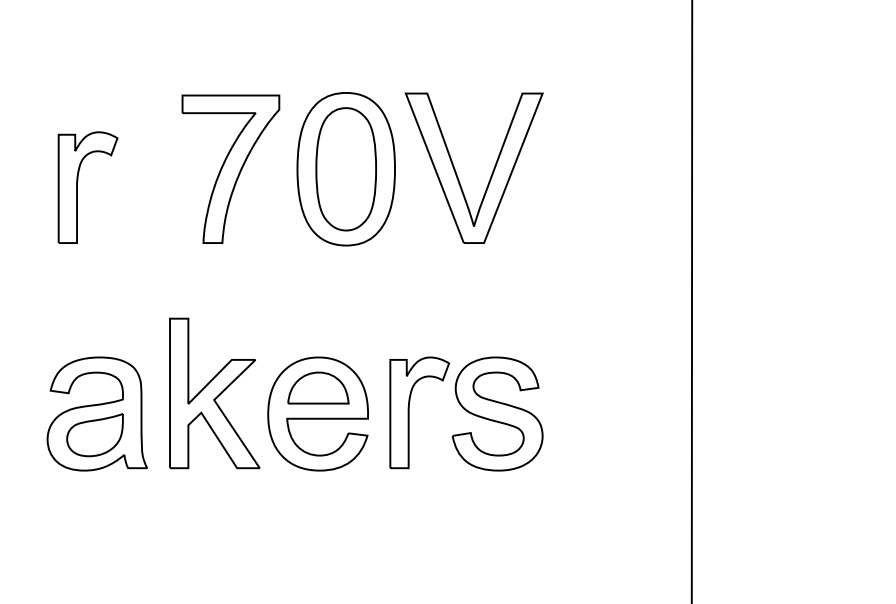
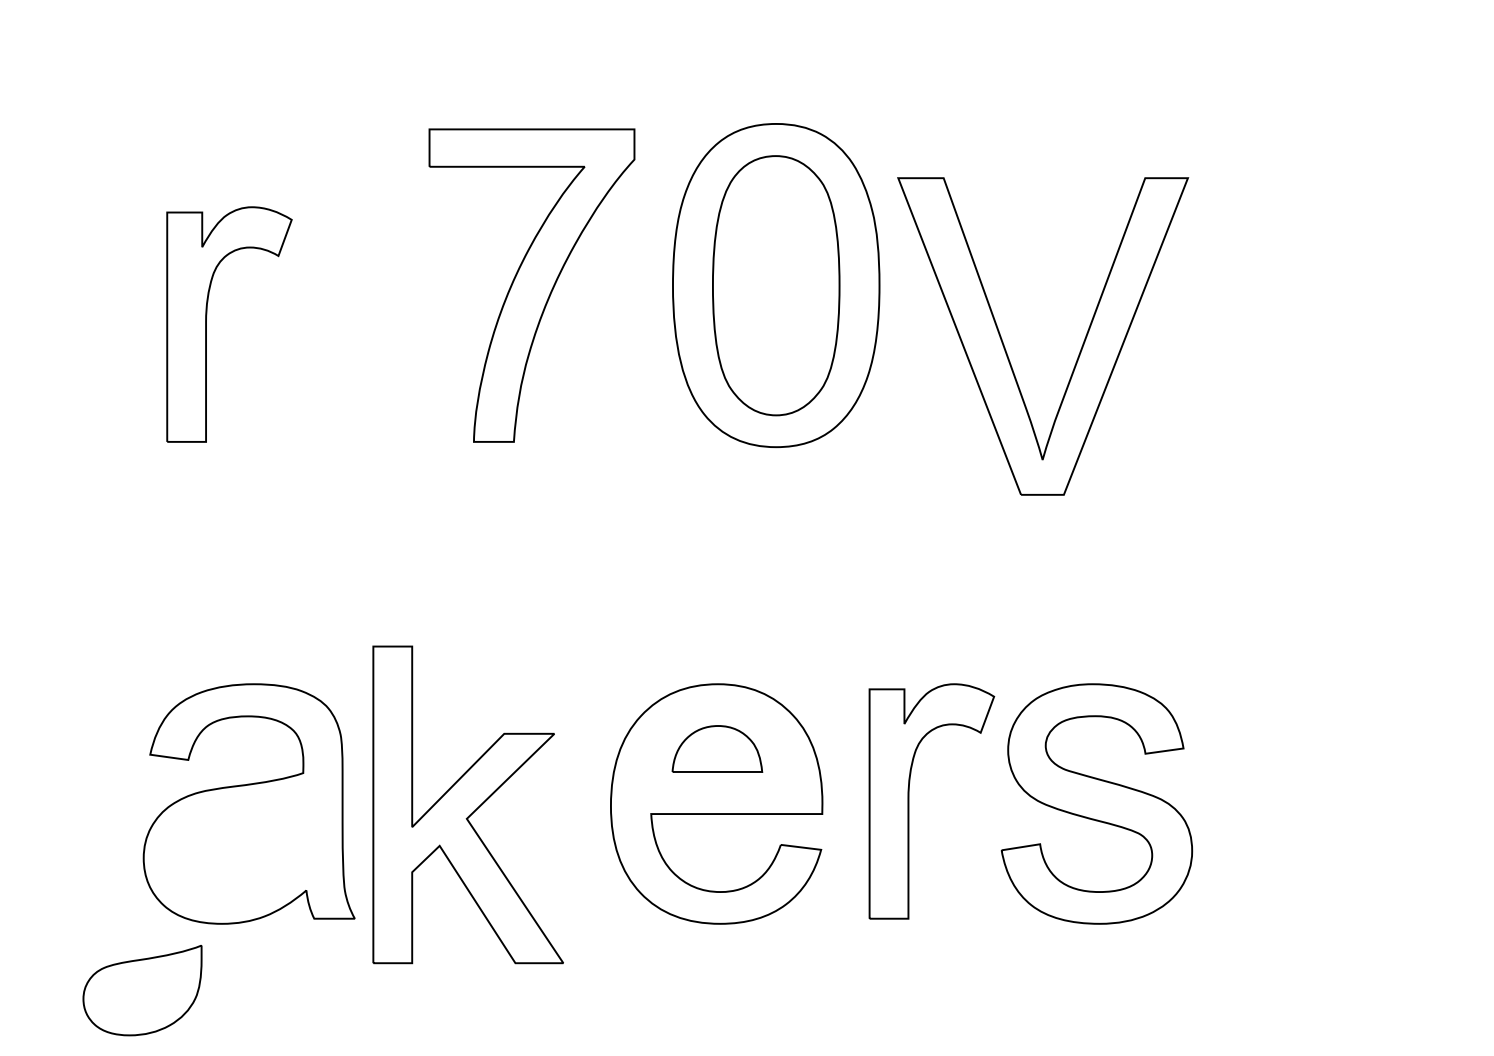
part: (456, 171) -> (1005, 343), moved
part: (318, 387) -> (717, 747), size x0.7
part: (214, 393) -> (467, 804), moved
part: (94, 435) -> (141, 991), moved

